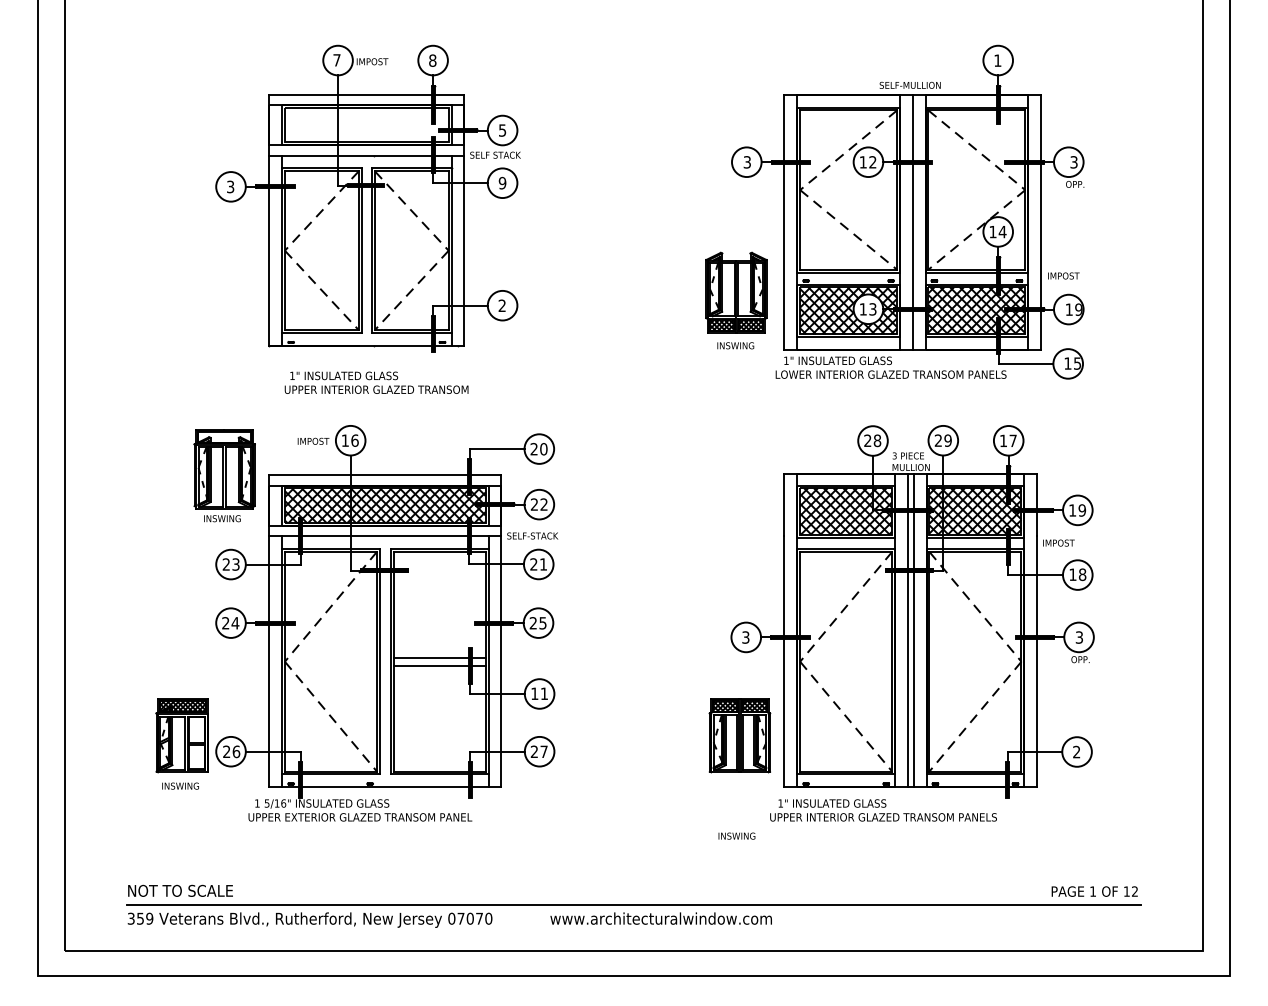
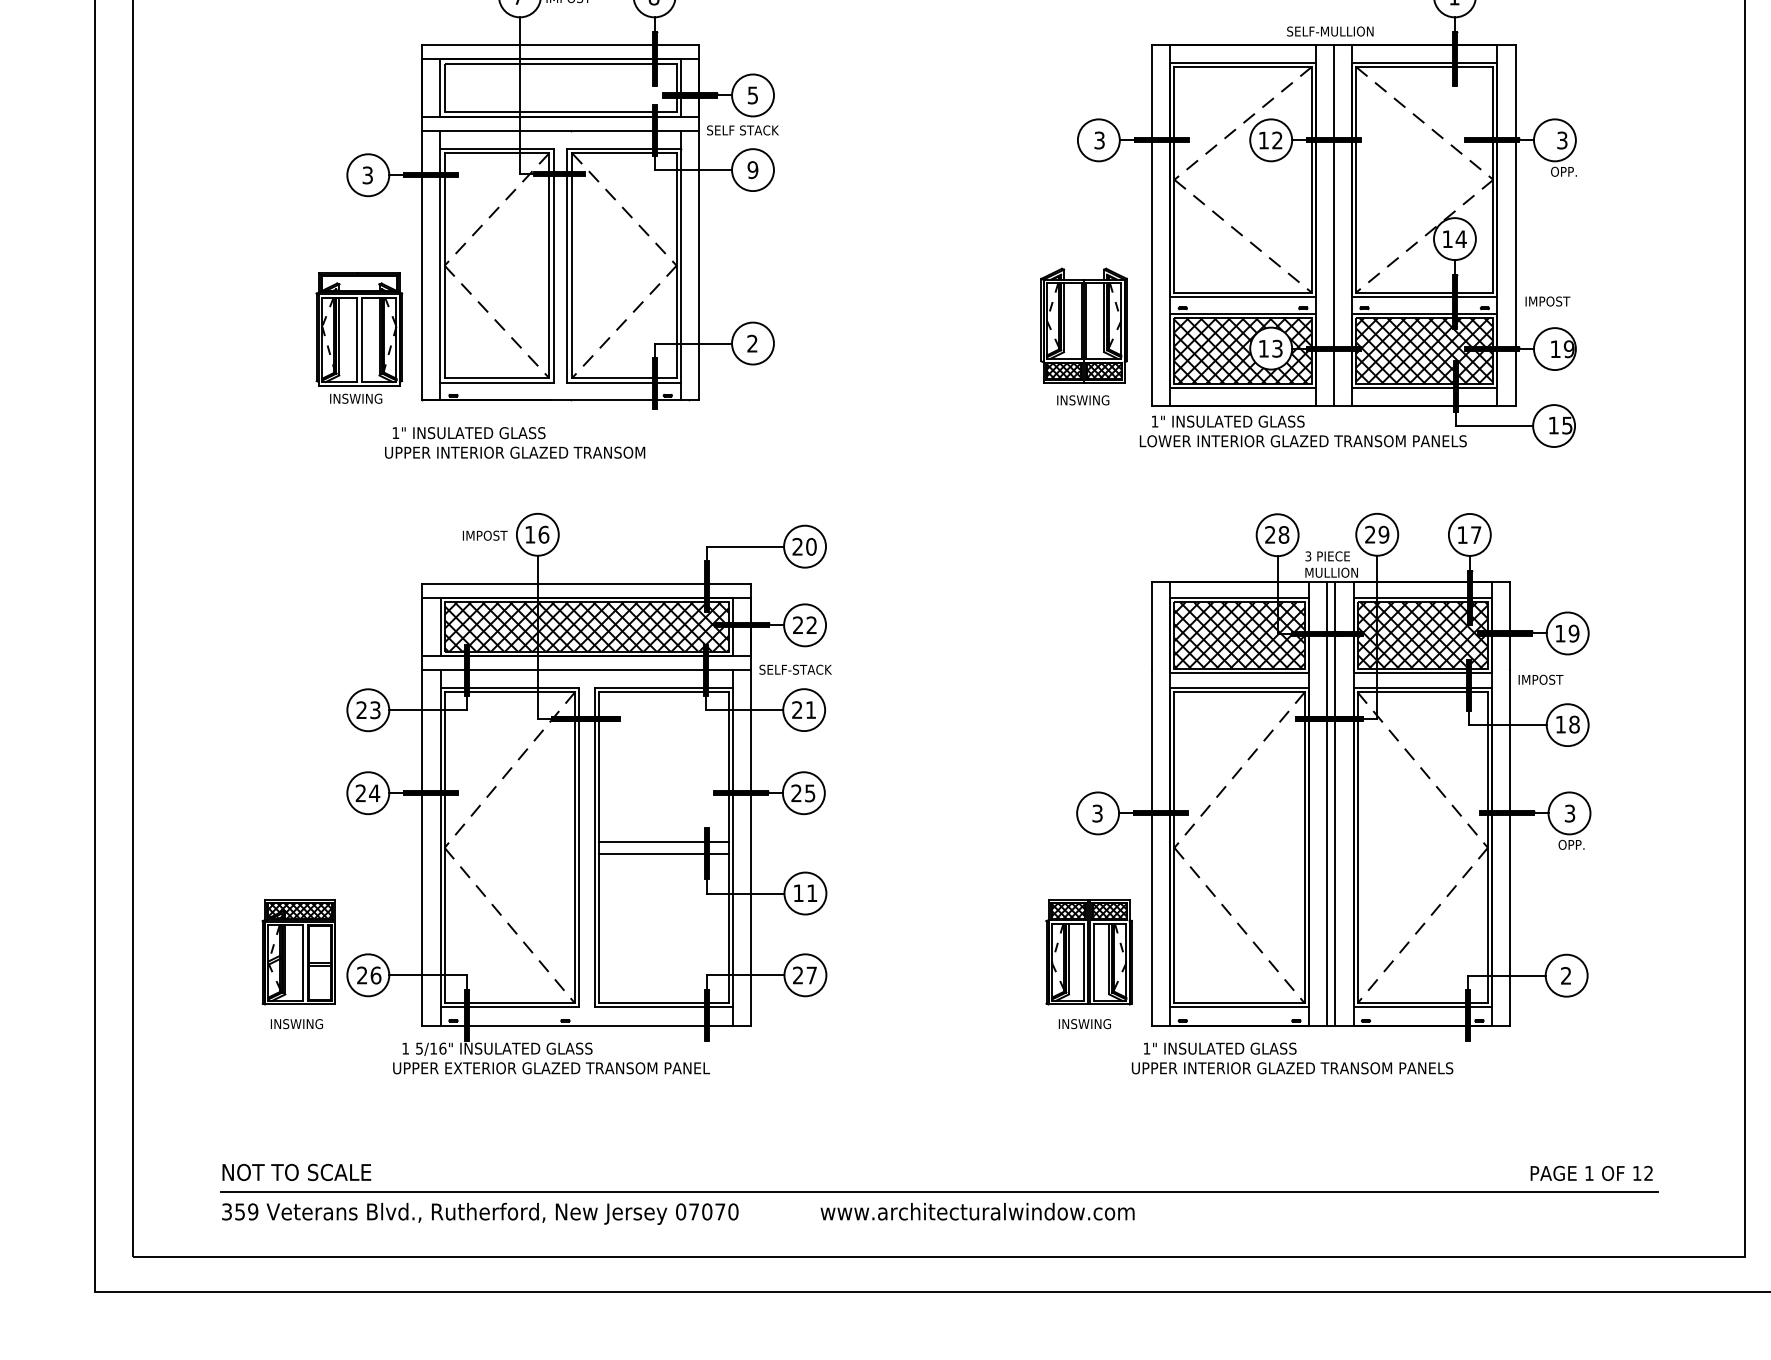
text: (376, 382) -> (514, 442), moved
part: (224, 475) -> (359, 337), moved
text: (736, 835) -> (1084, 1023), moved

